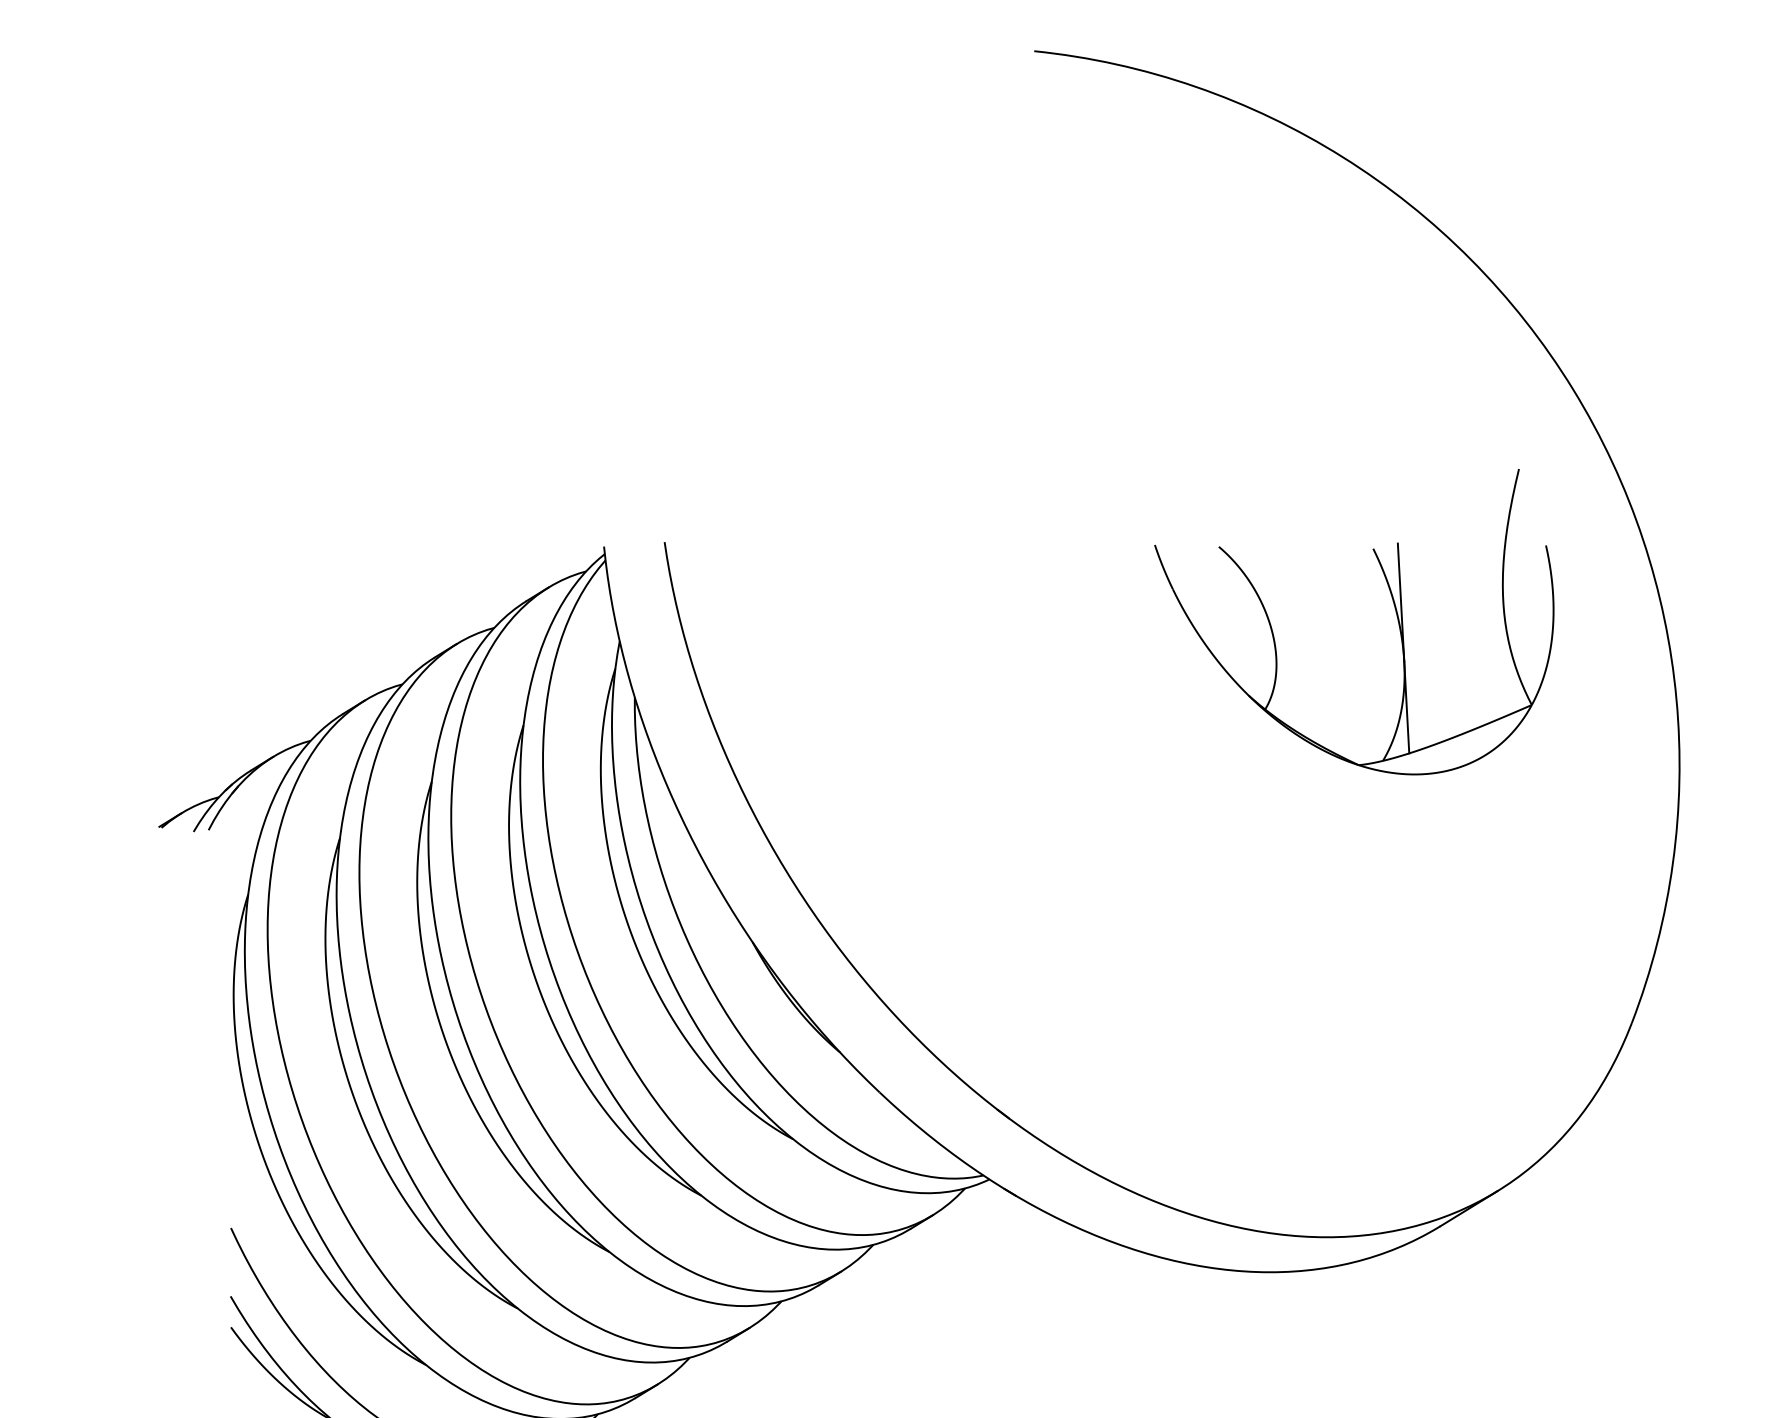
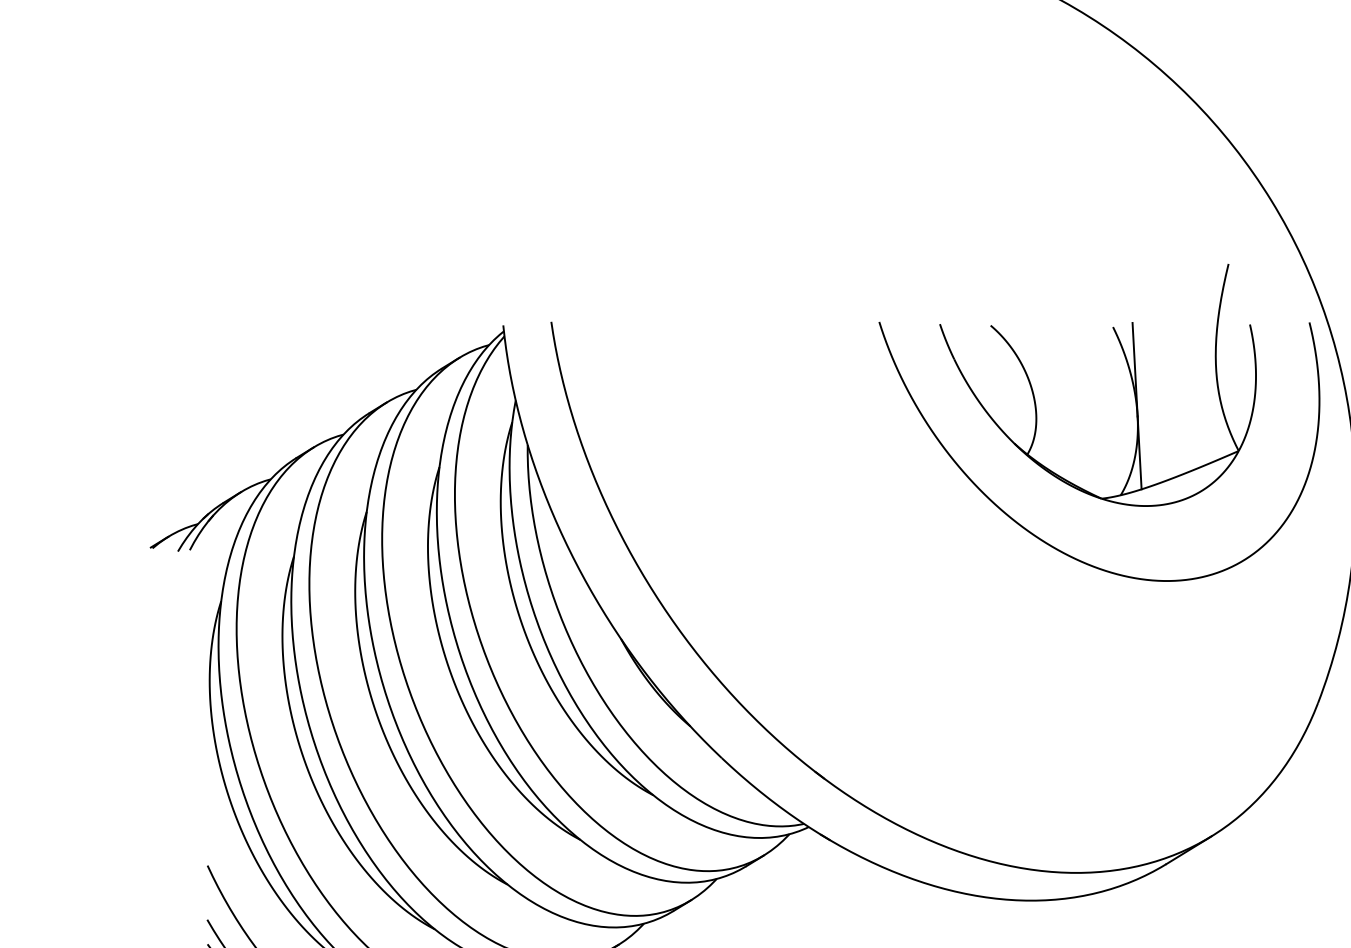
curve: (1285, 817) -> (1043, 540), added

